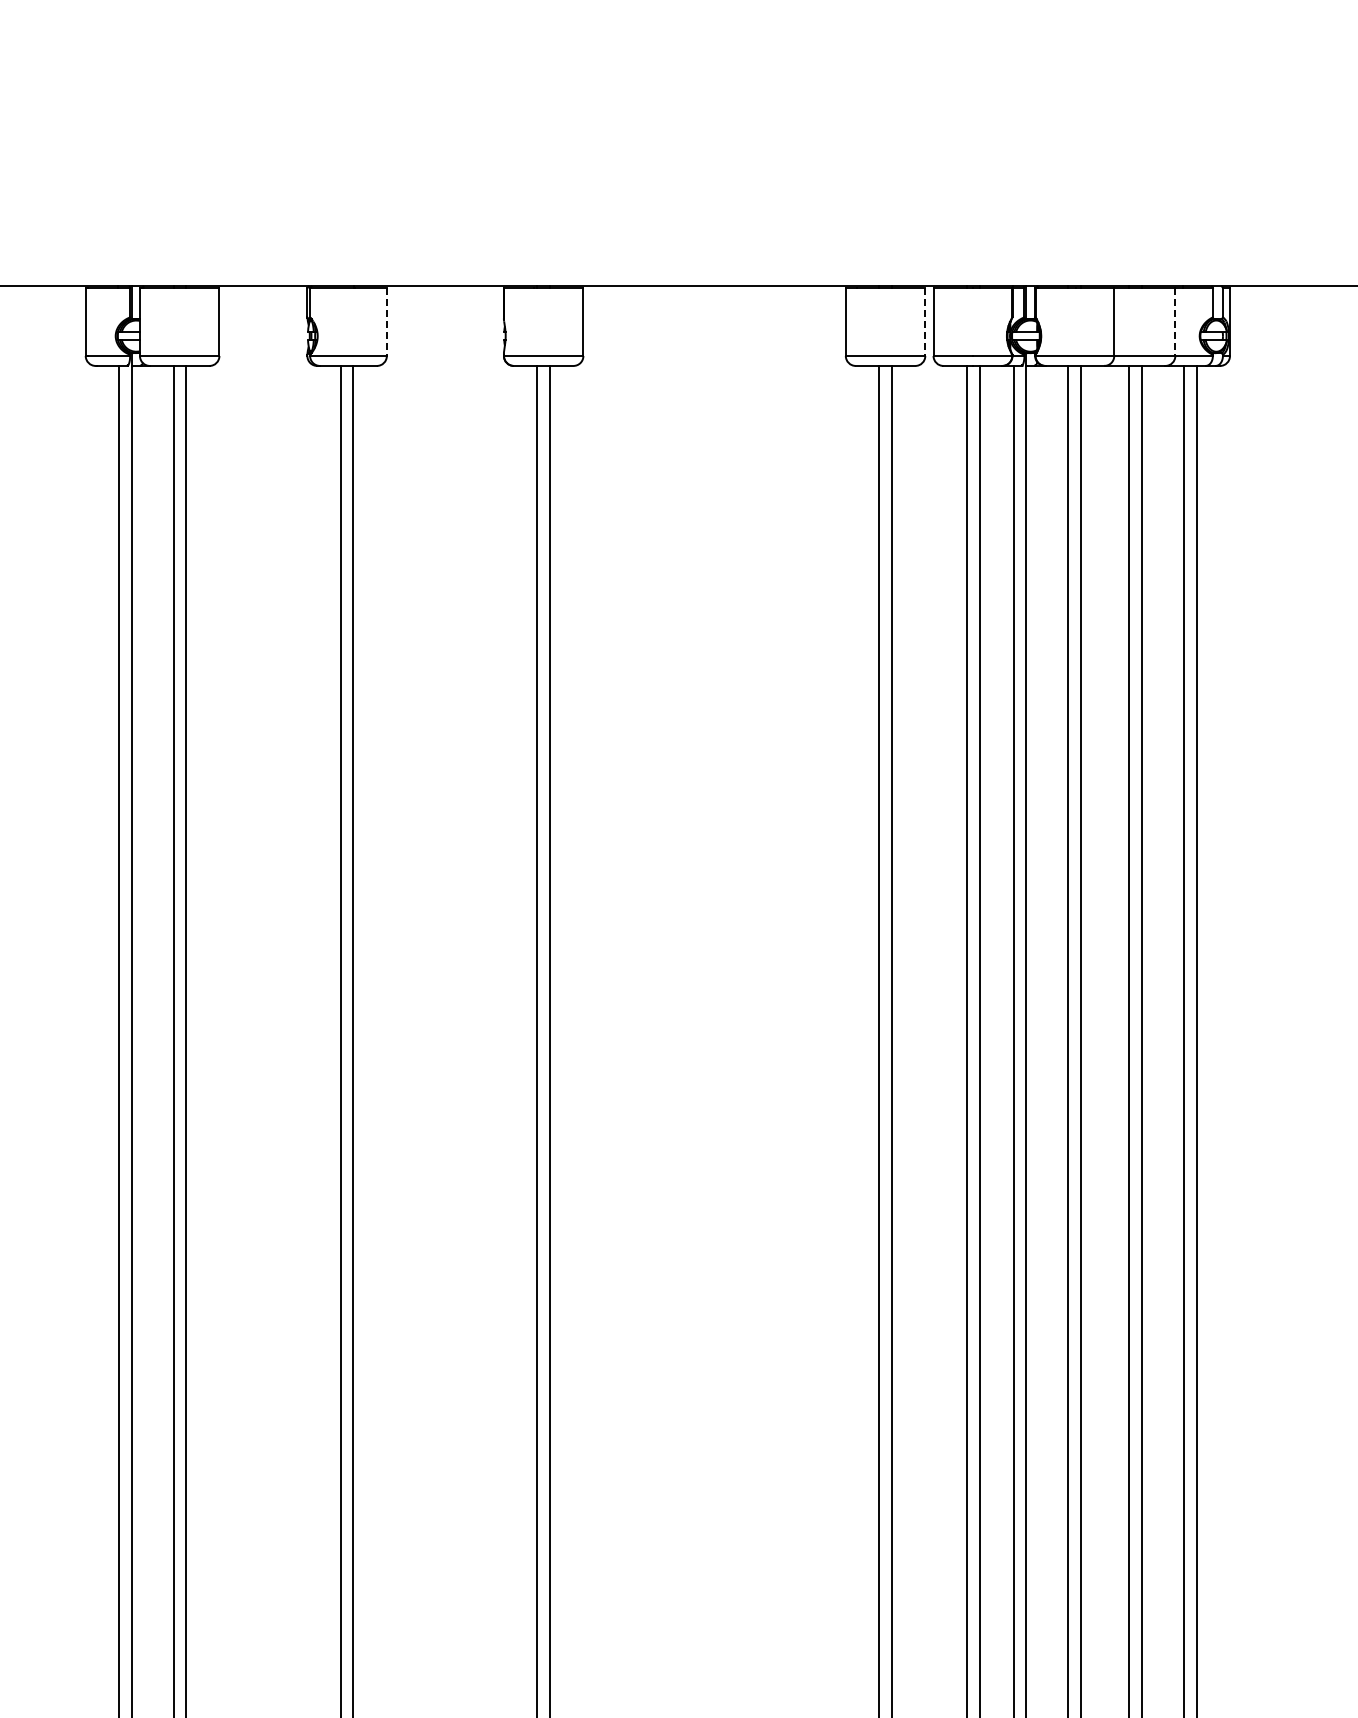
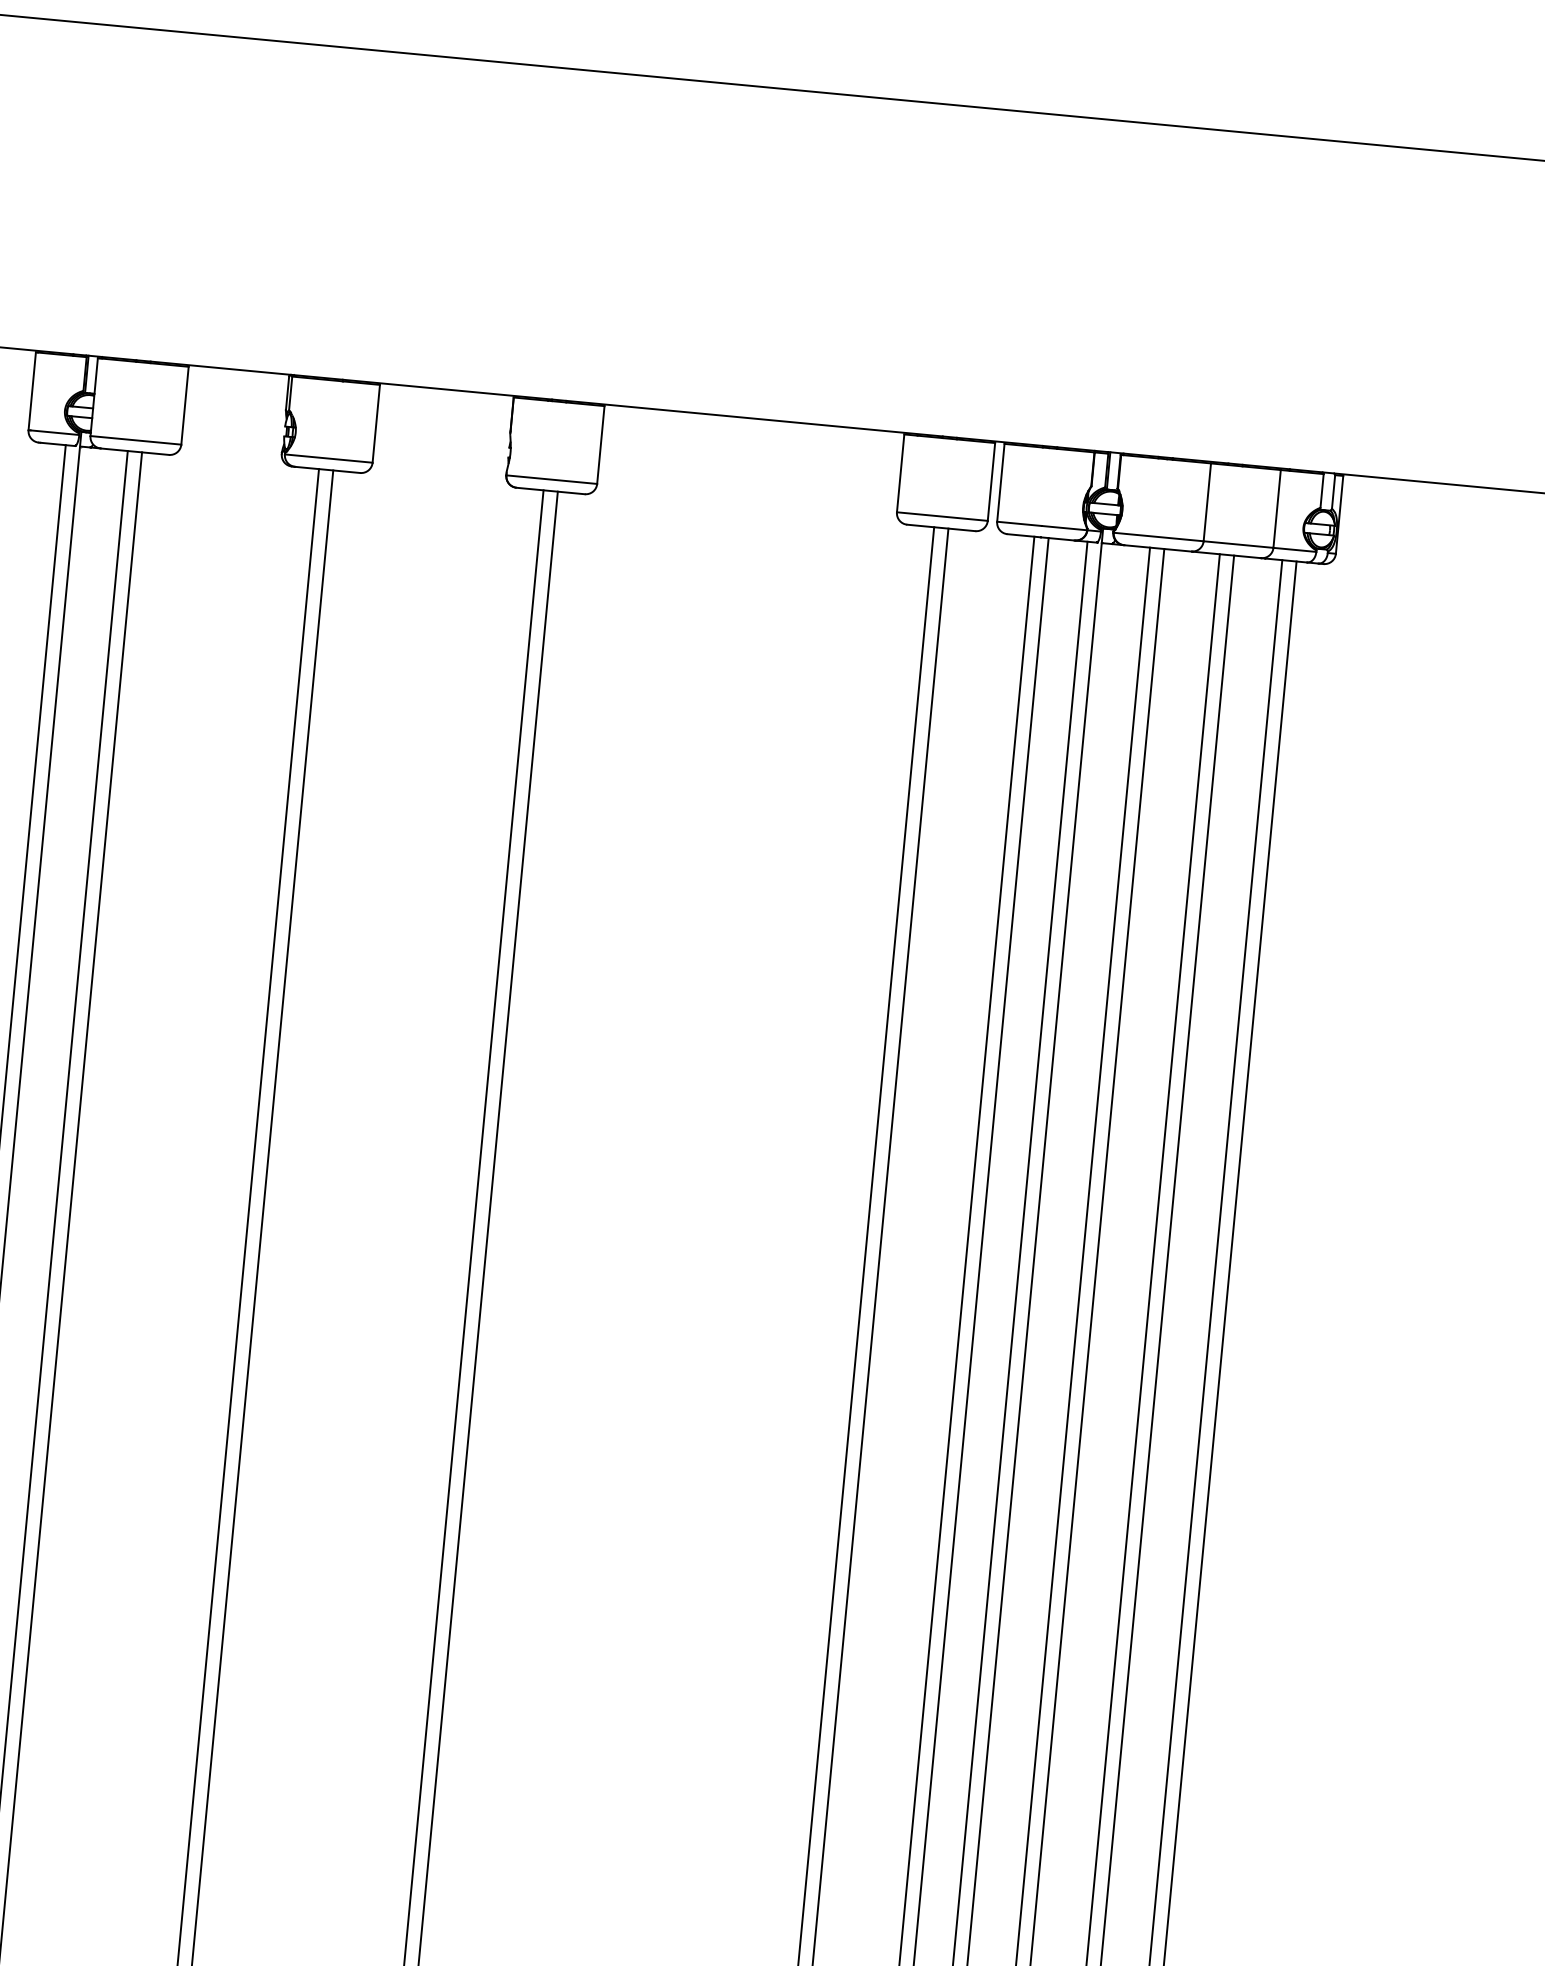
line: (386, 322) -> (375, 424), dashed -> solid
line: (925, 322) -> (991, 482), dashed -> solid
line: (1175, 322) -> (1277, 509), dashed -> solid

